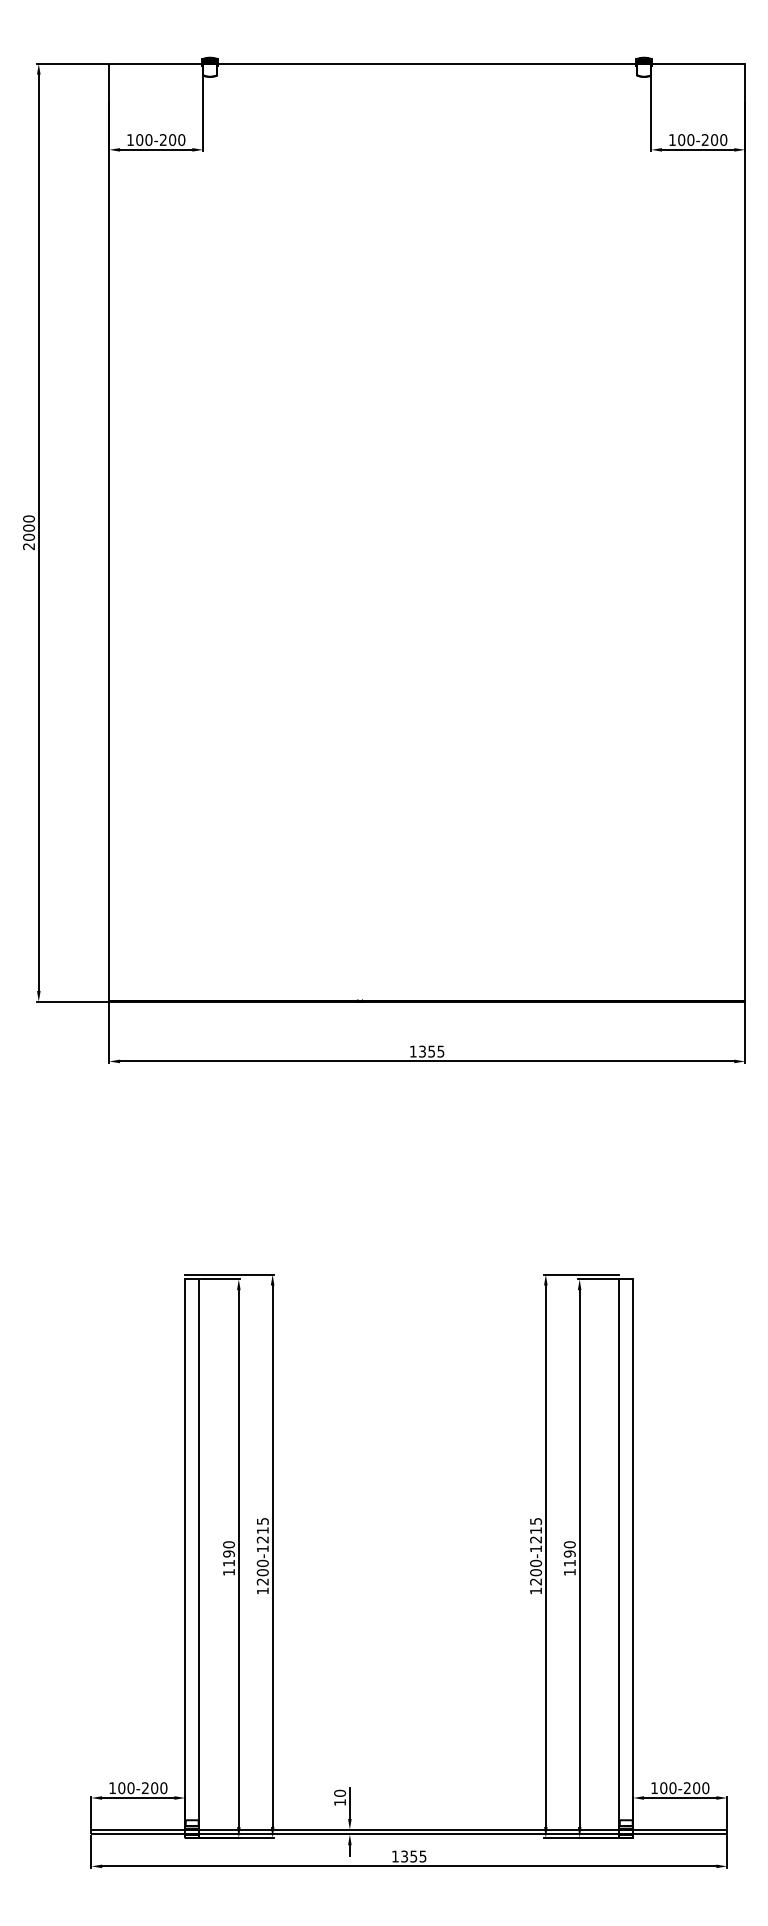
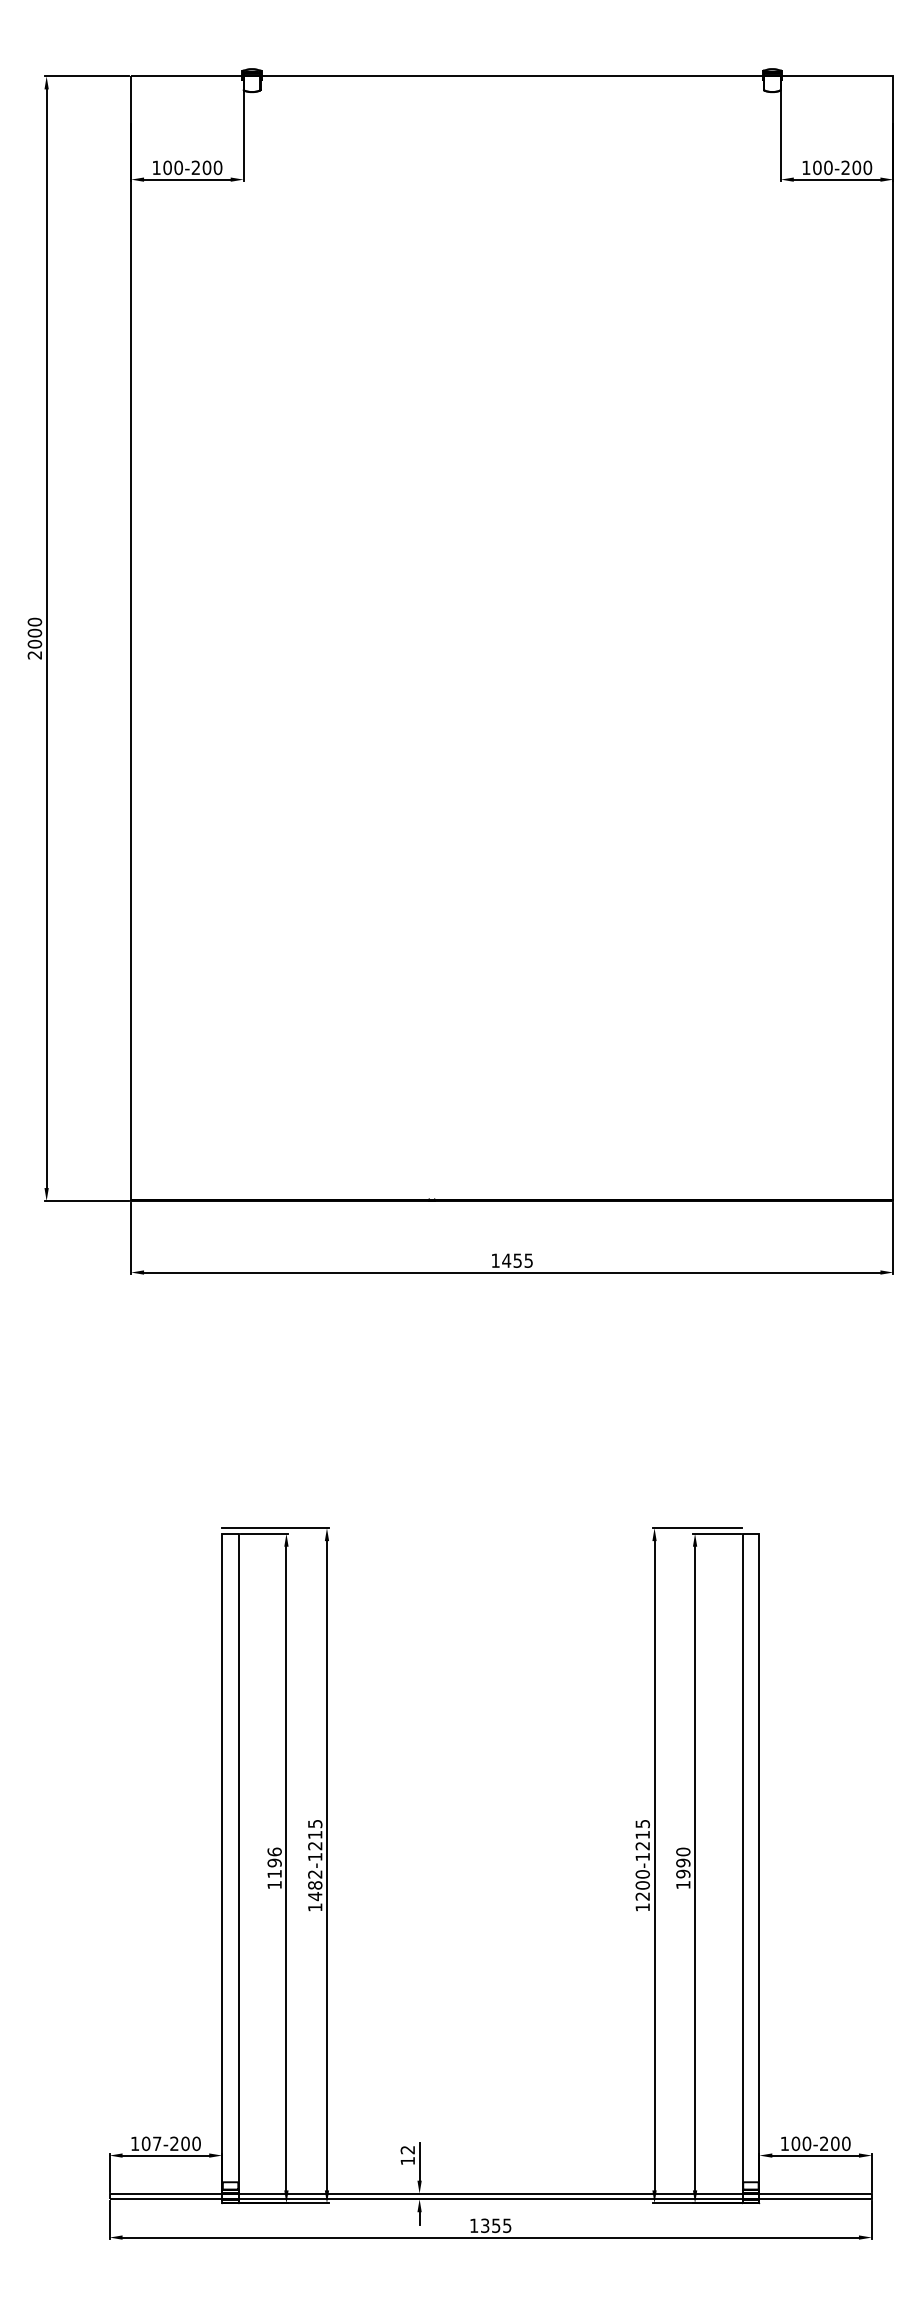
text: (422, 1051) -> (506, 1260), 1355 -> 1455
text: (228, 1544) -> (274, 1851), 1190 -> 1196
text: (570, 1562) -> (683, 1873), 1190 -> 1990
text: (263, 1572) -> (315, 1885), 1200-1215 -> 1482-1215
text: (130, 1787) -> (156, 2143), 100-200 -> 107-200
text: (339, 1792) -> (407, 2149), 10 -> 12

